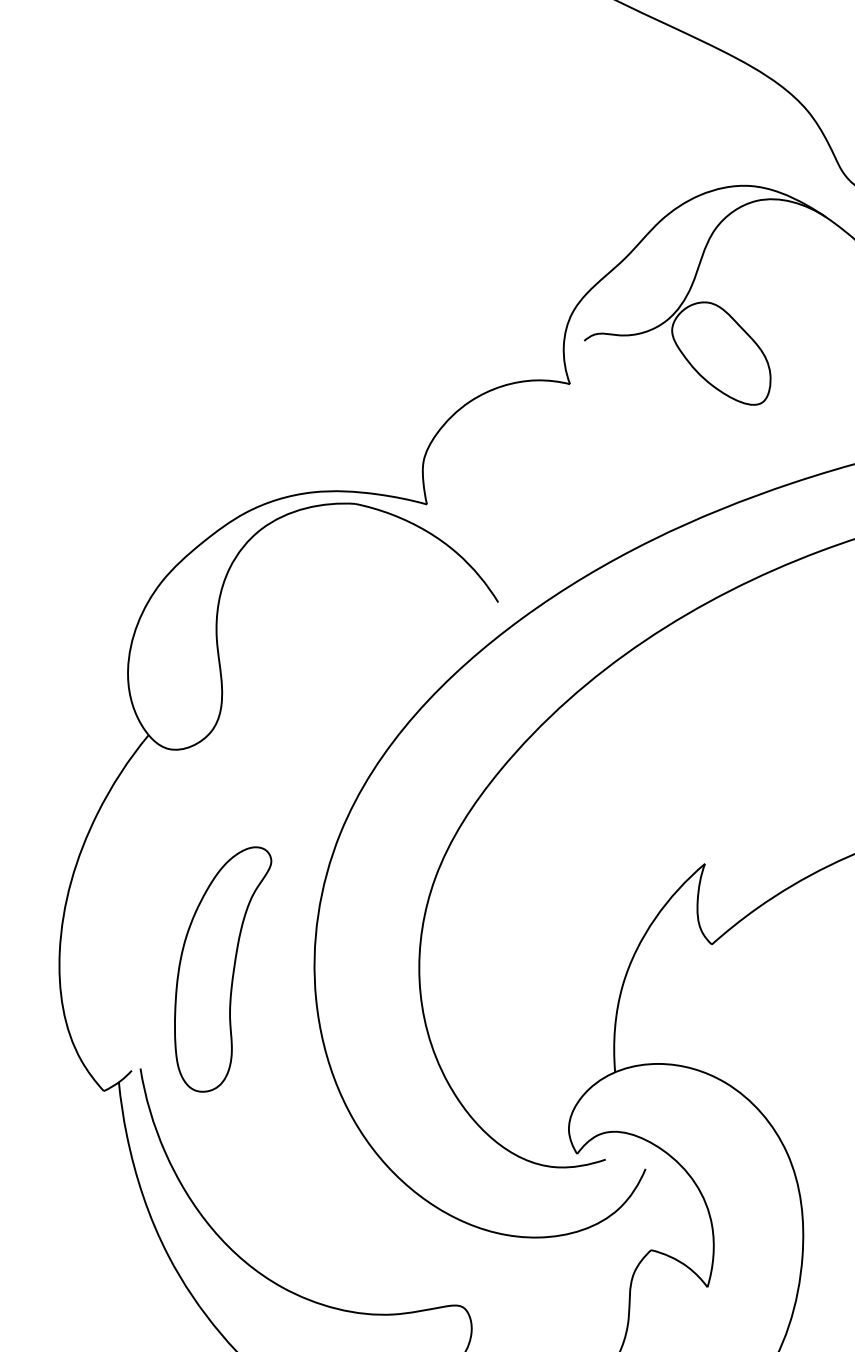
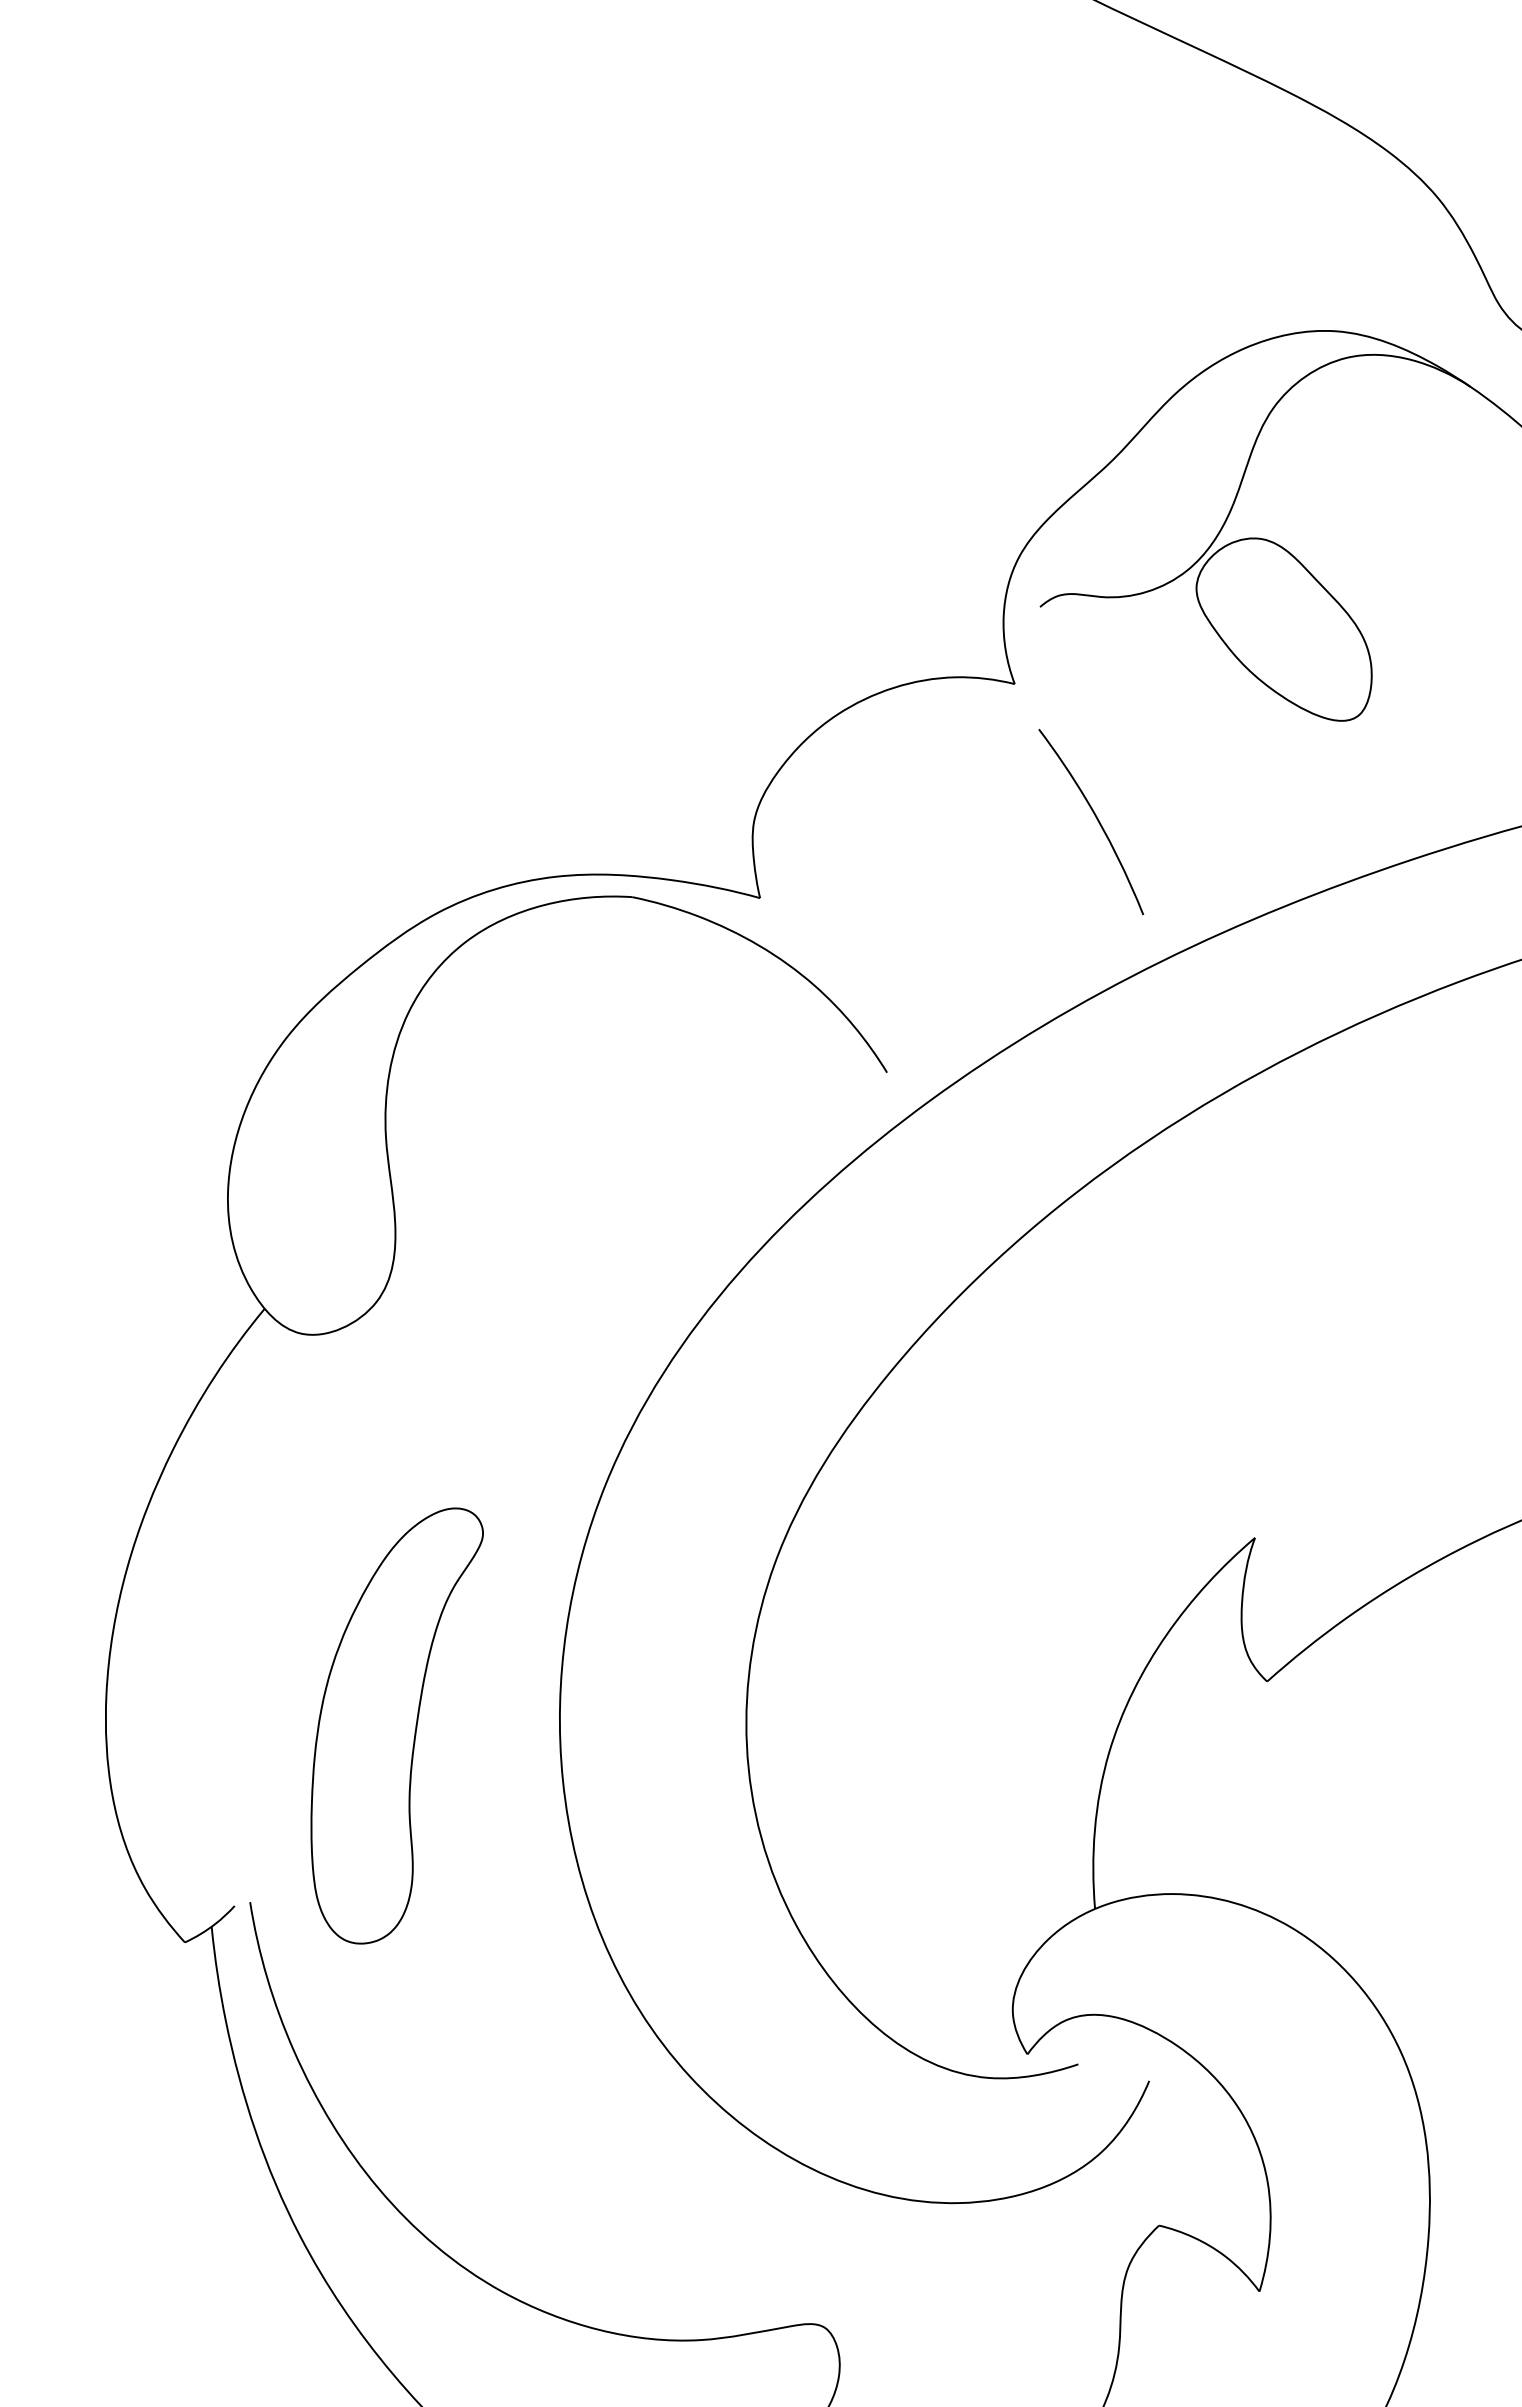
curve: (615, 460) -> (1095, 819), added

